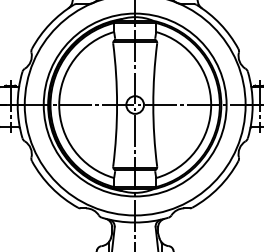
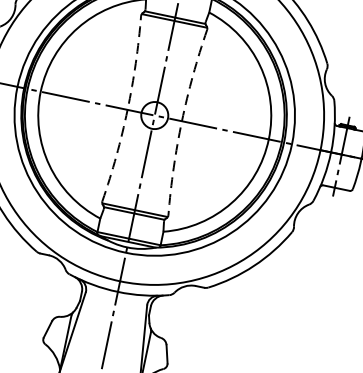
arc: (117, 105) -> (128, 110), solid -> dashed
arc: (153, 105) -> (182, 121), solid -> dashed

